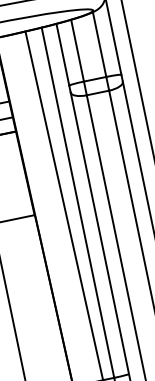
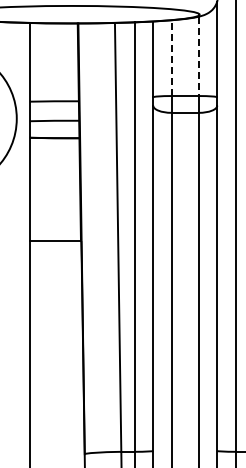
line: (99, 44) -> (198, 56), solid -> dashed
line: (77, 50) -> (171, 58), solid -> dashed

